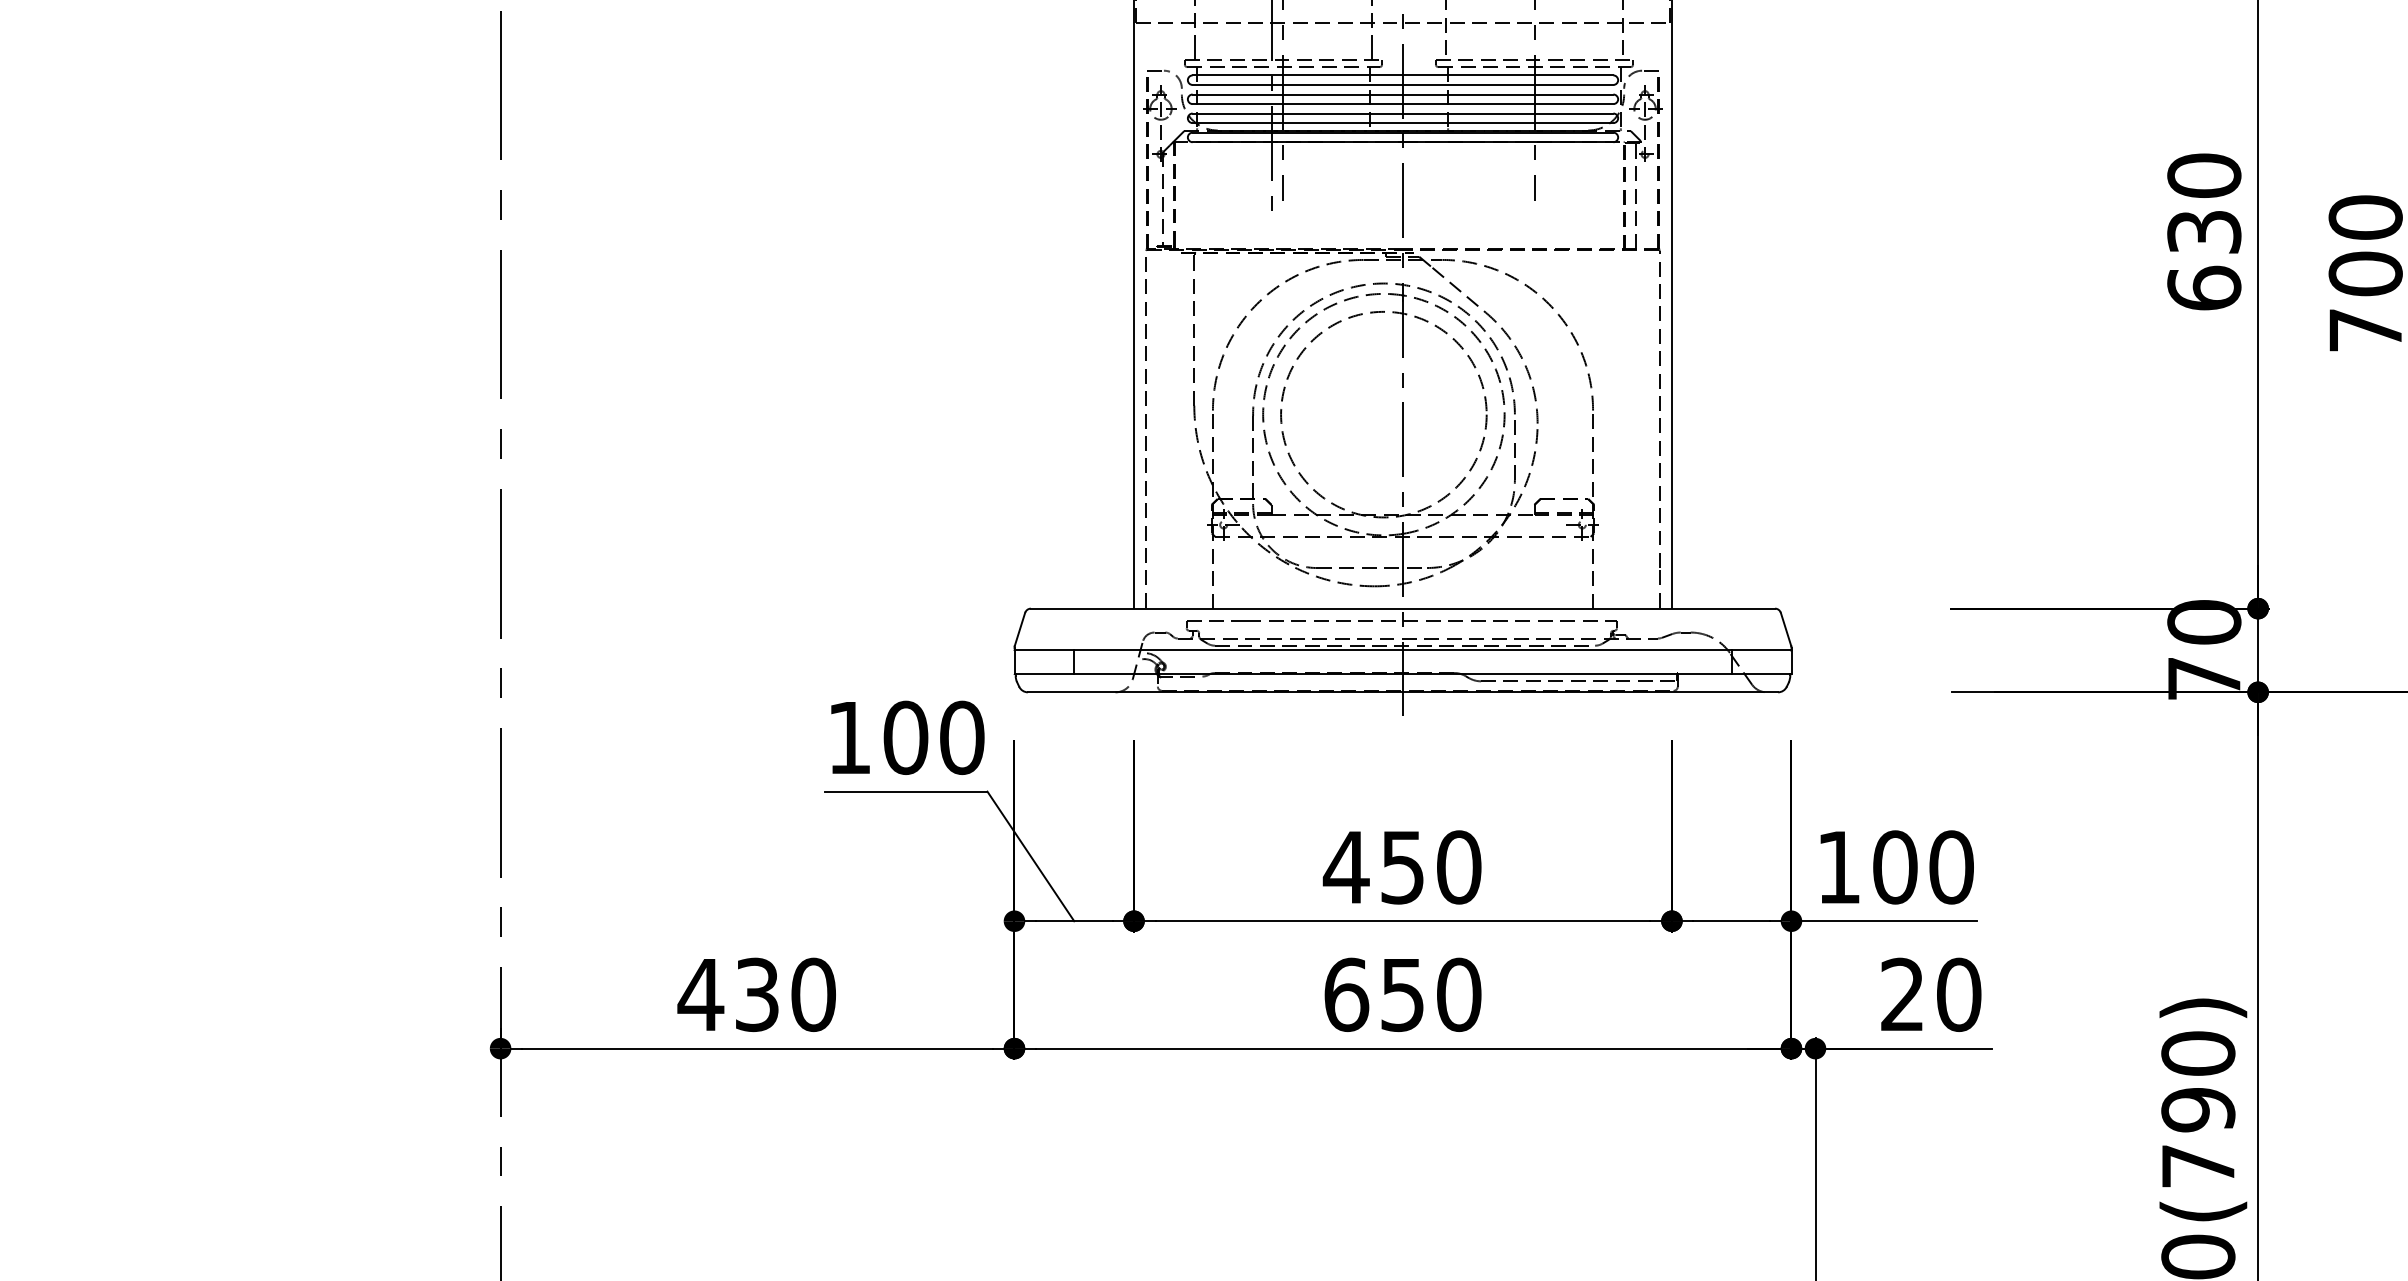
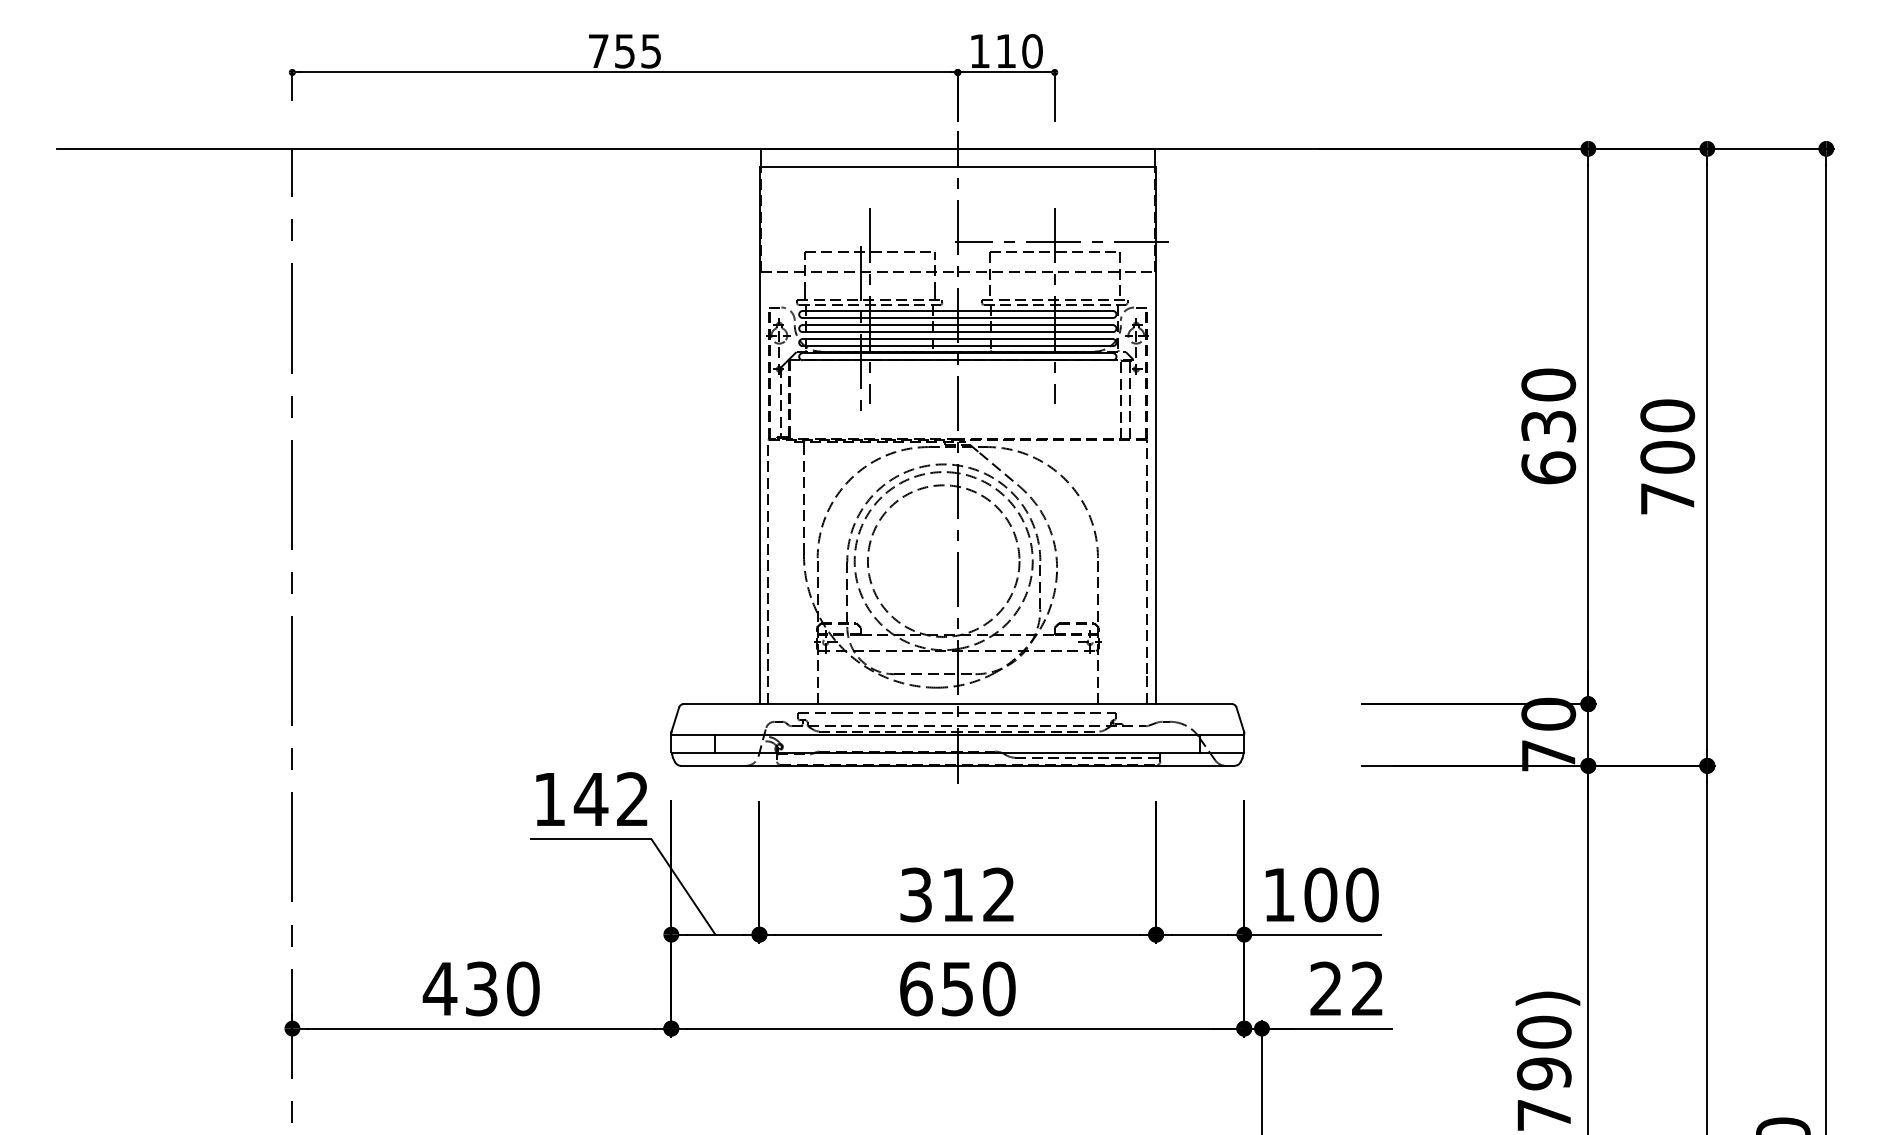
text: (933, 737) -> (611, 799), 100 -> 142
text: (1401, 866) -> (956, 894), 450 -> 312
text: (1958, 994) -> (1367, 988), 20 -> 22

